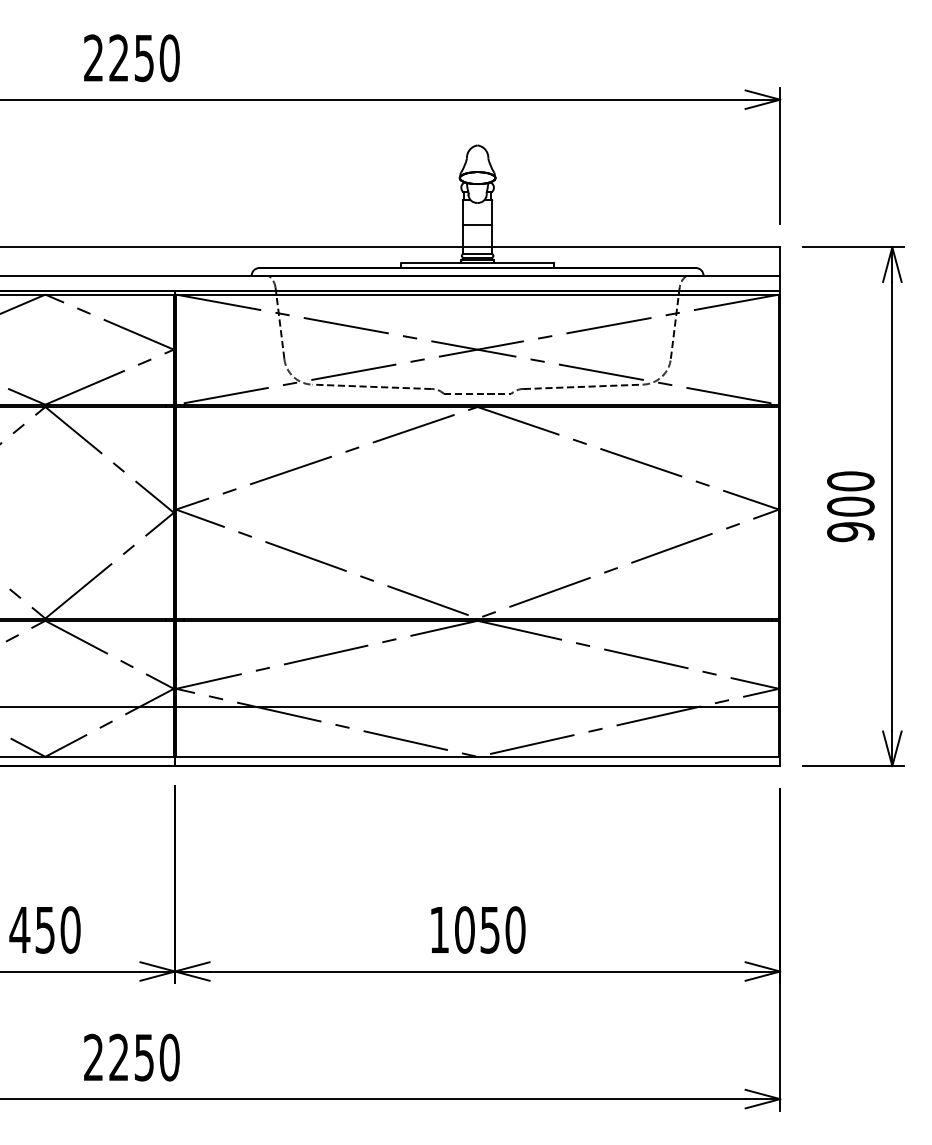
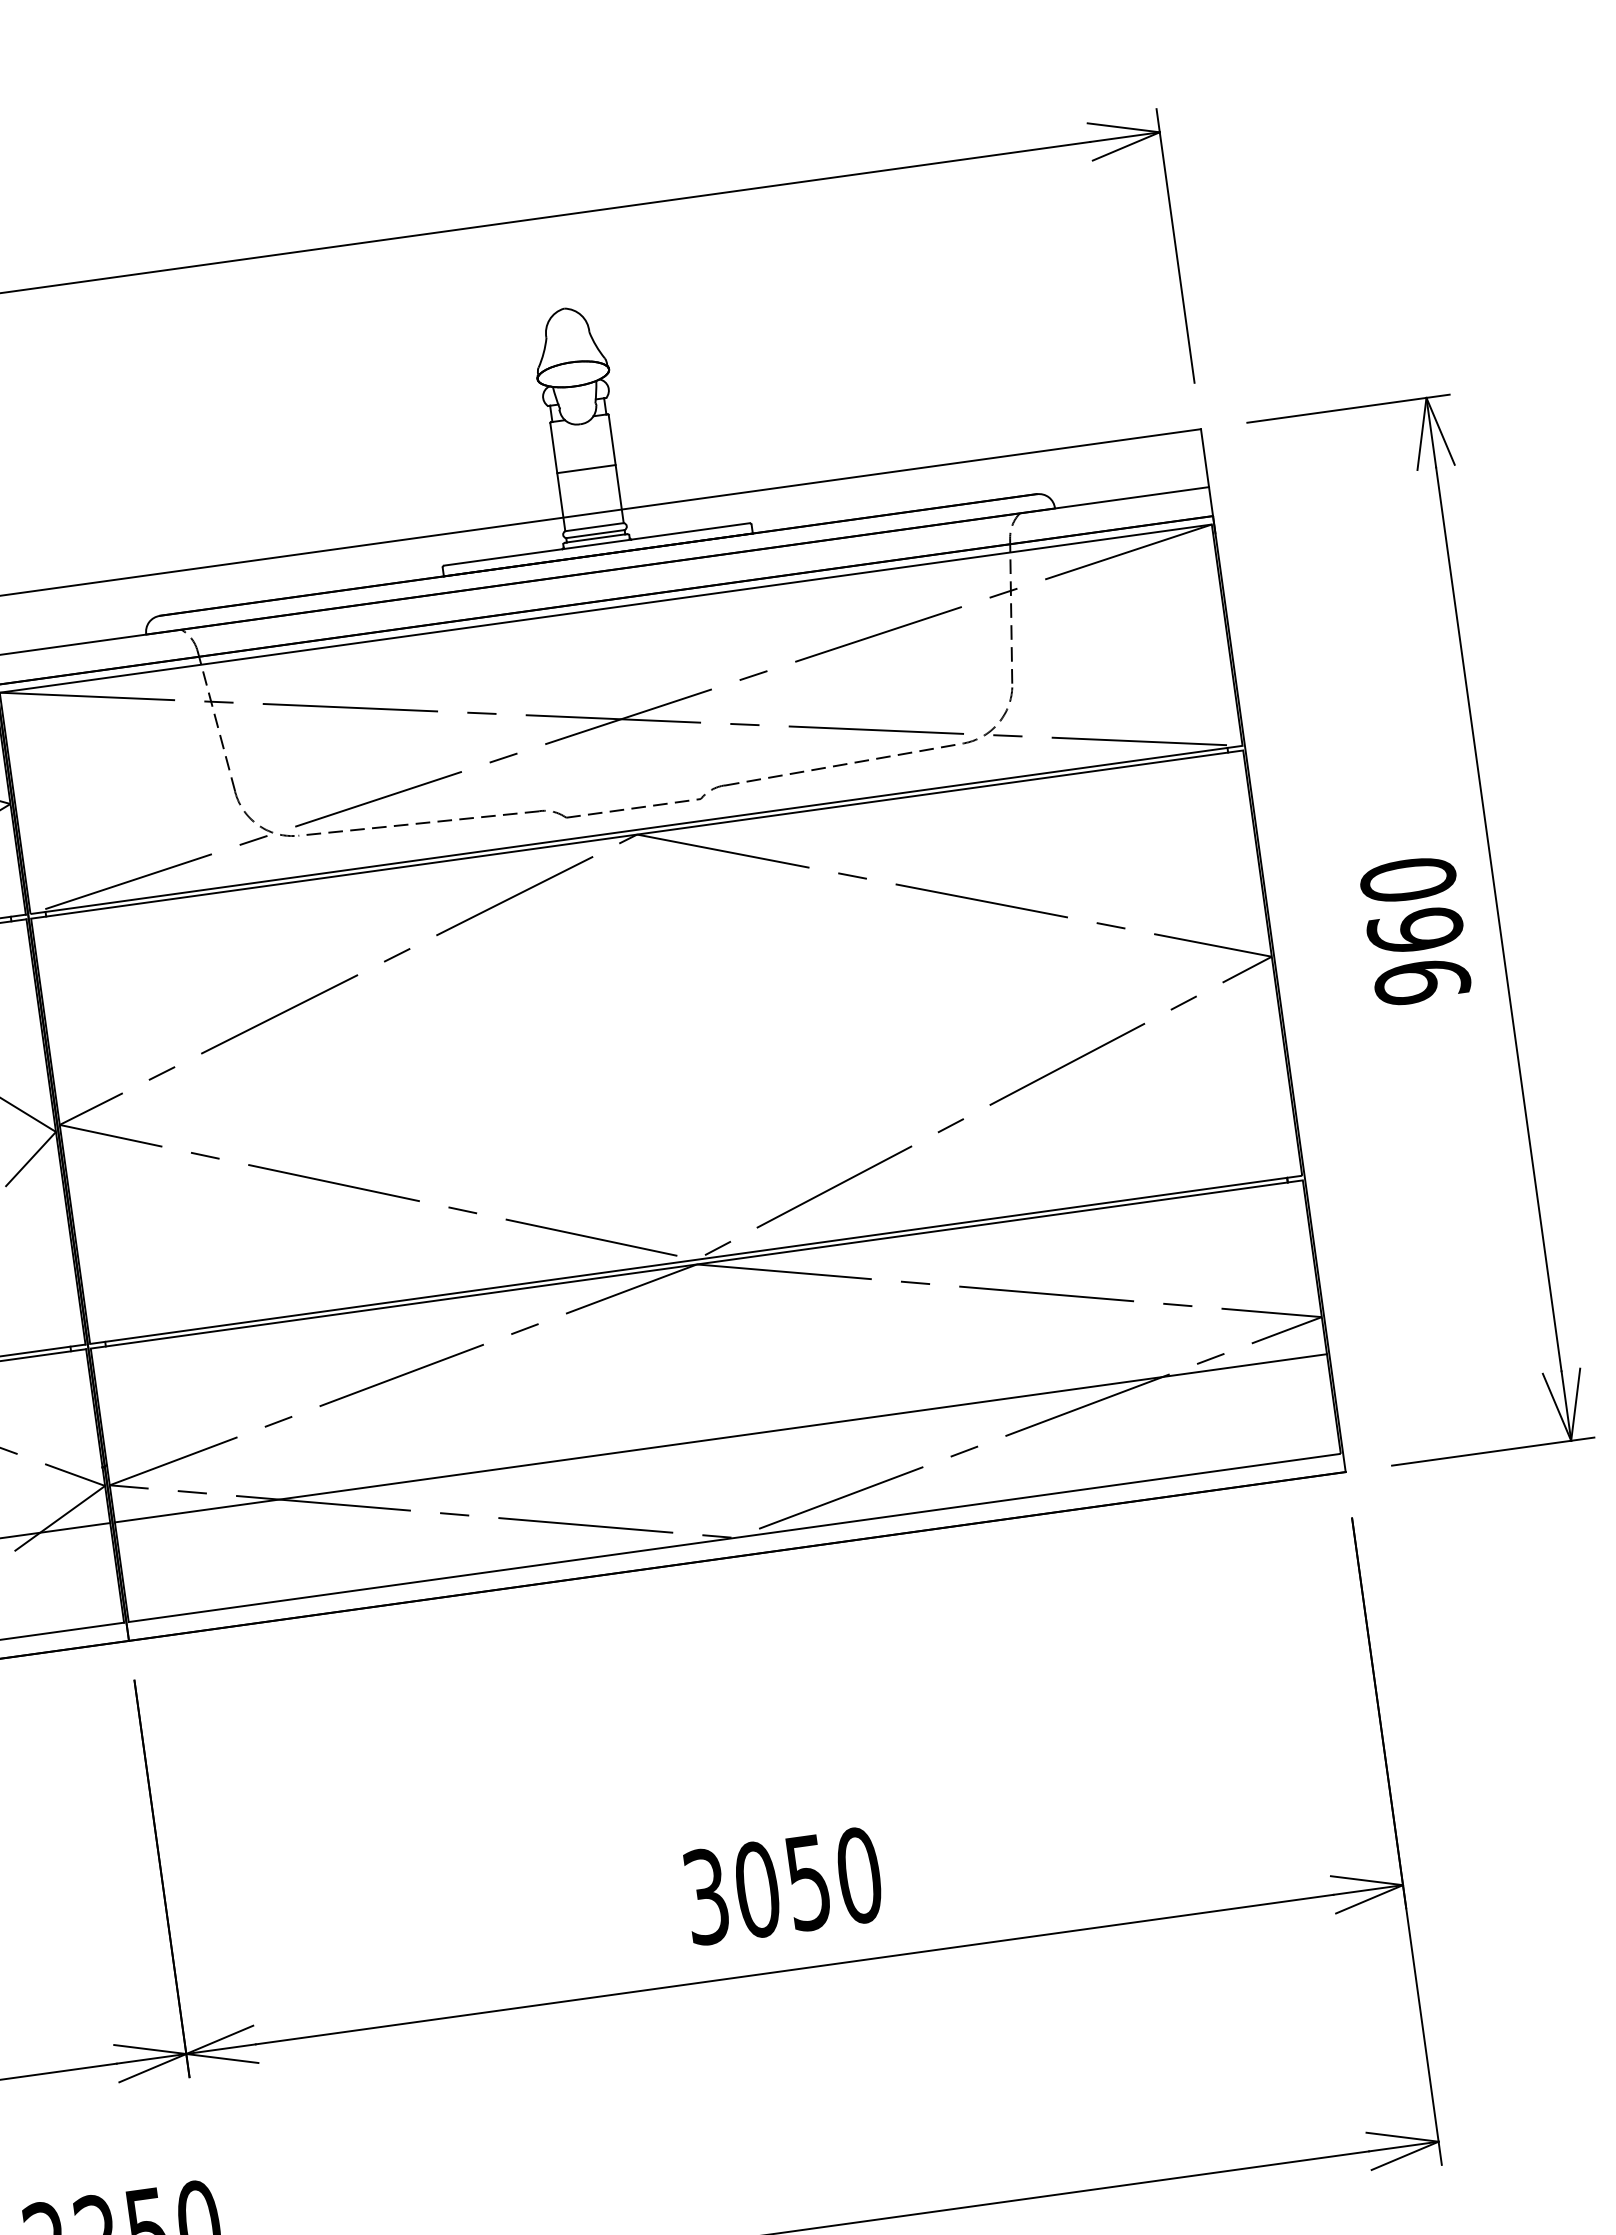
text: (850, 506) -> (1414, 930), 900 -> 960
text: (439, 929) -> (706, 1895), 1050 -> 3050

